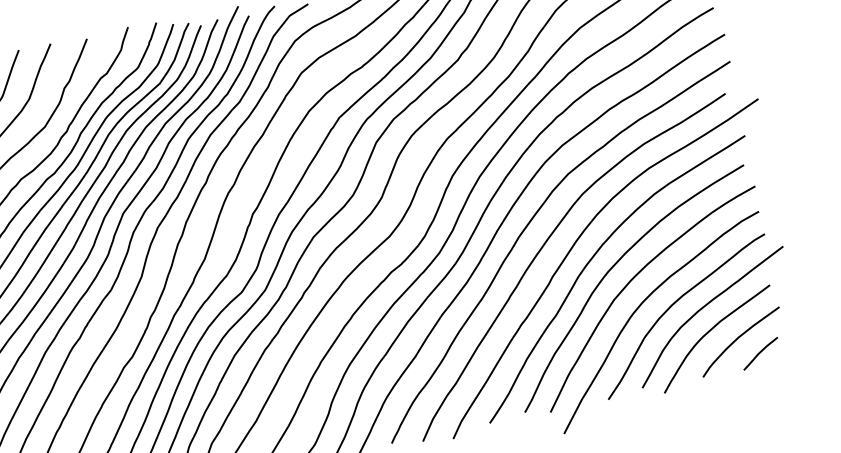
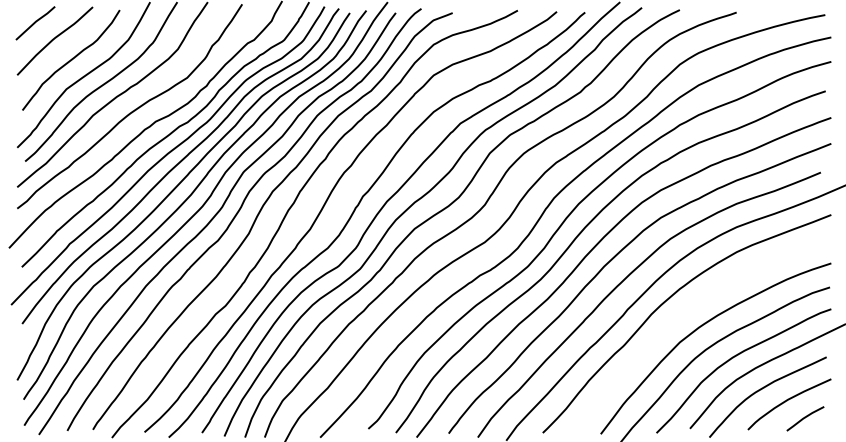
curve: (613, 267) -> (685, 312), removed

